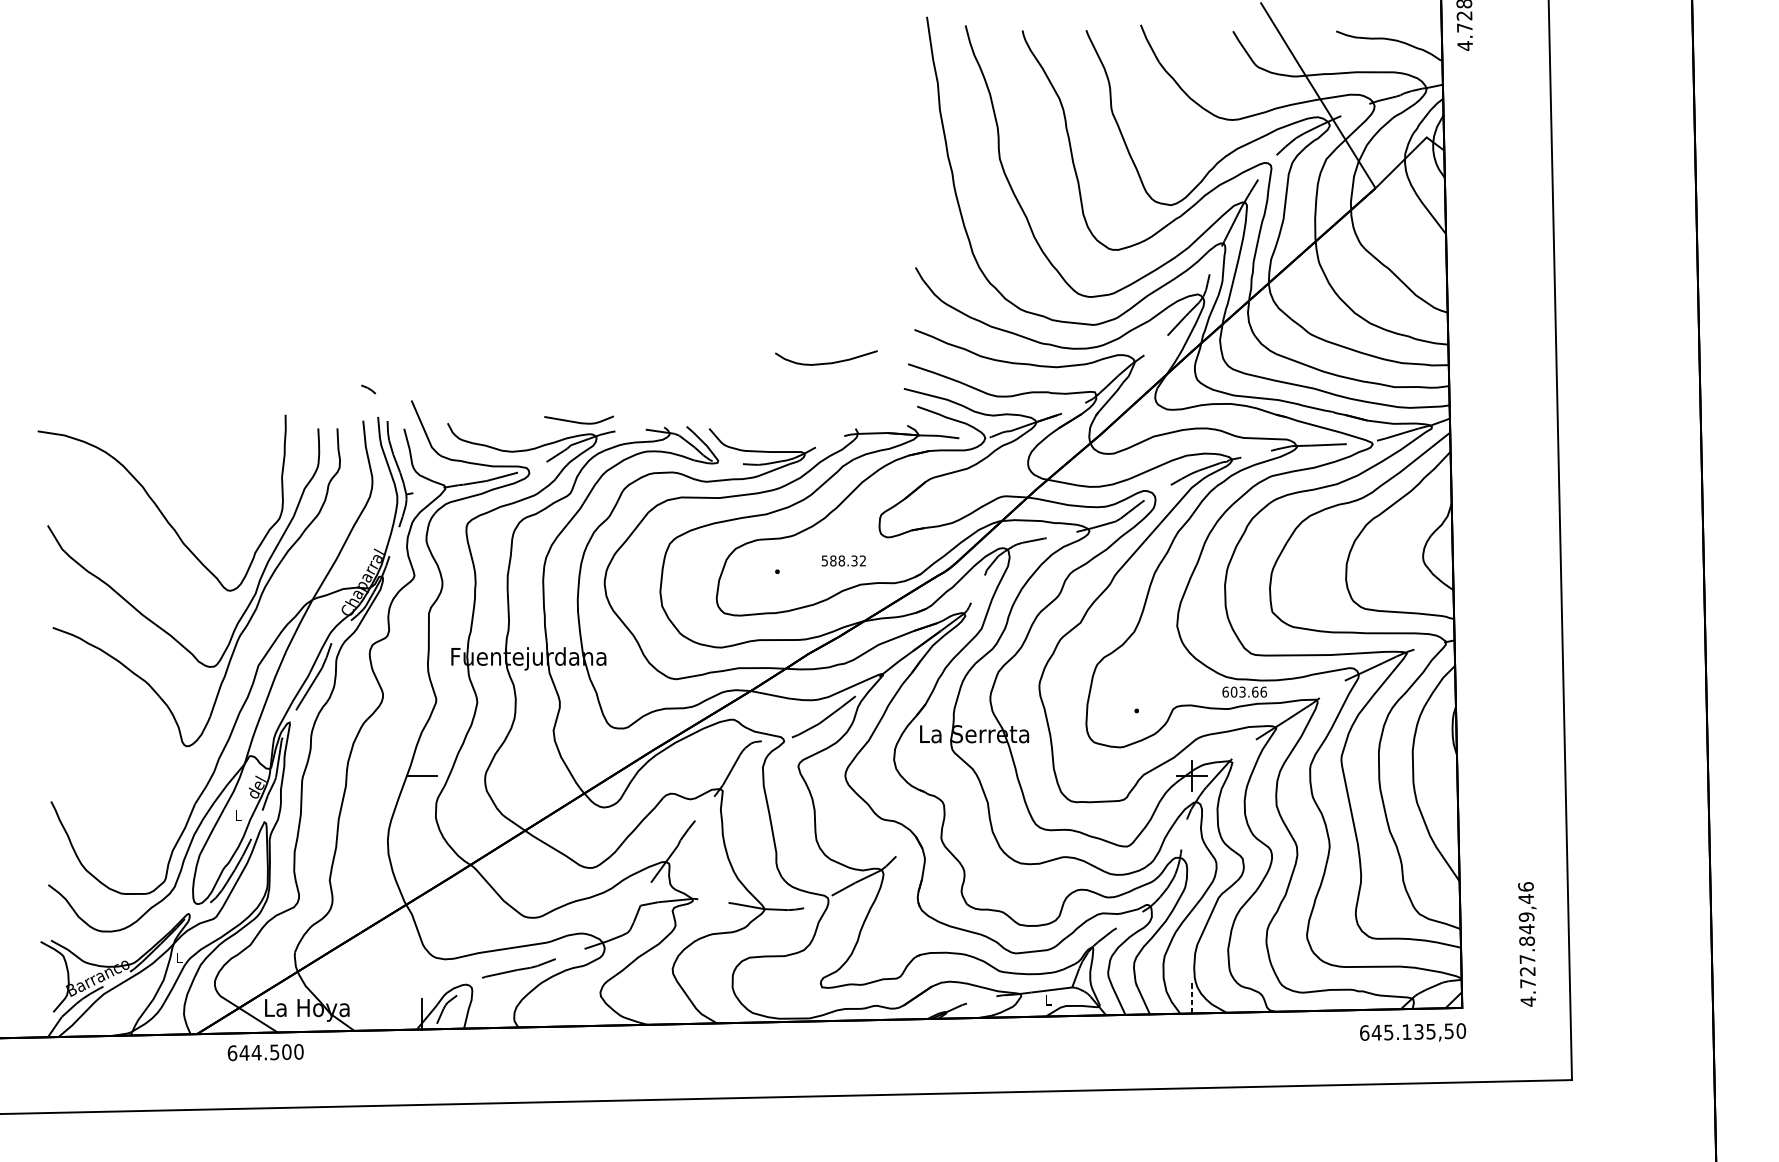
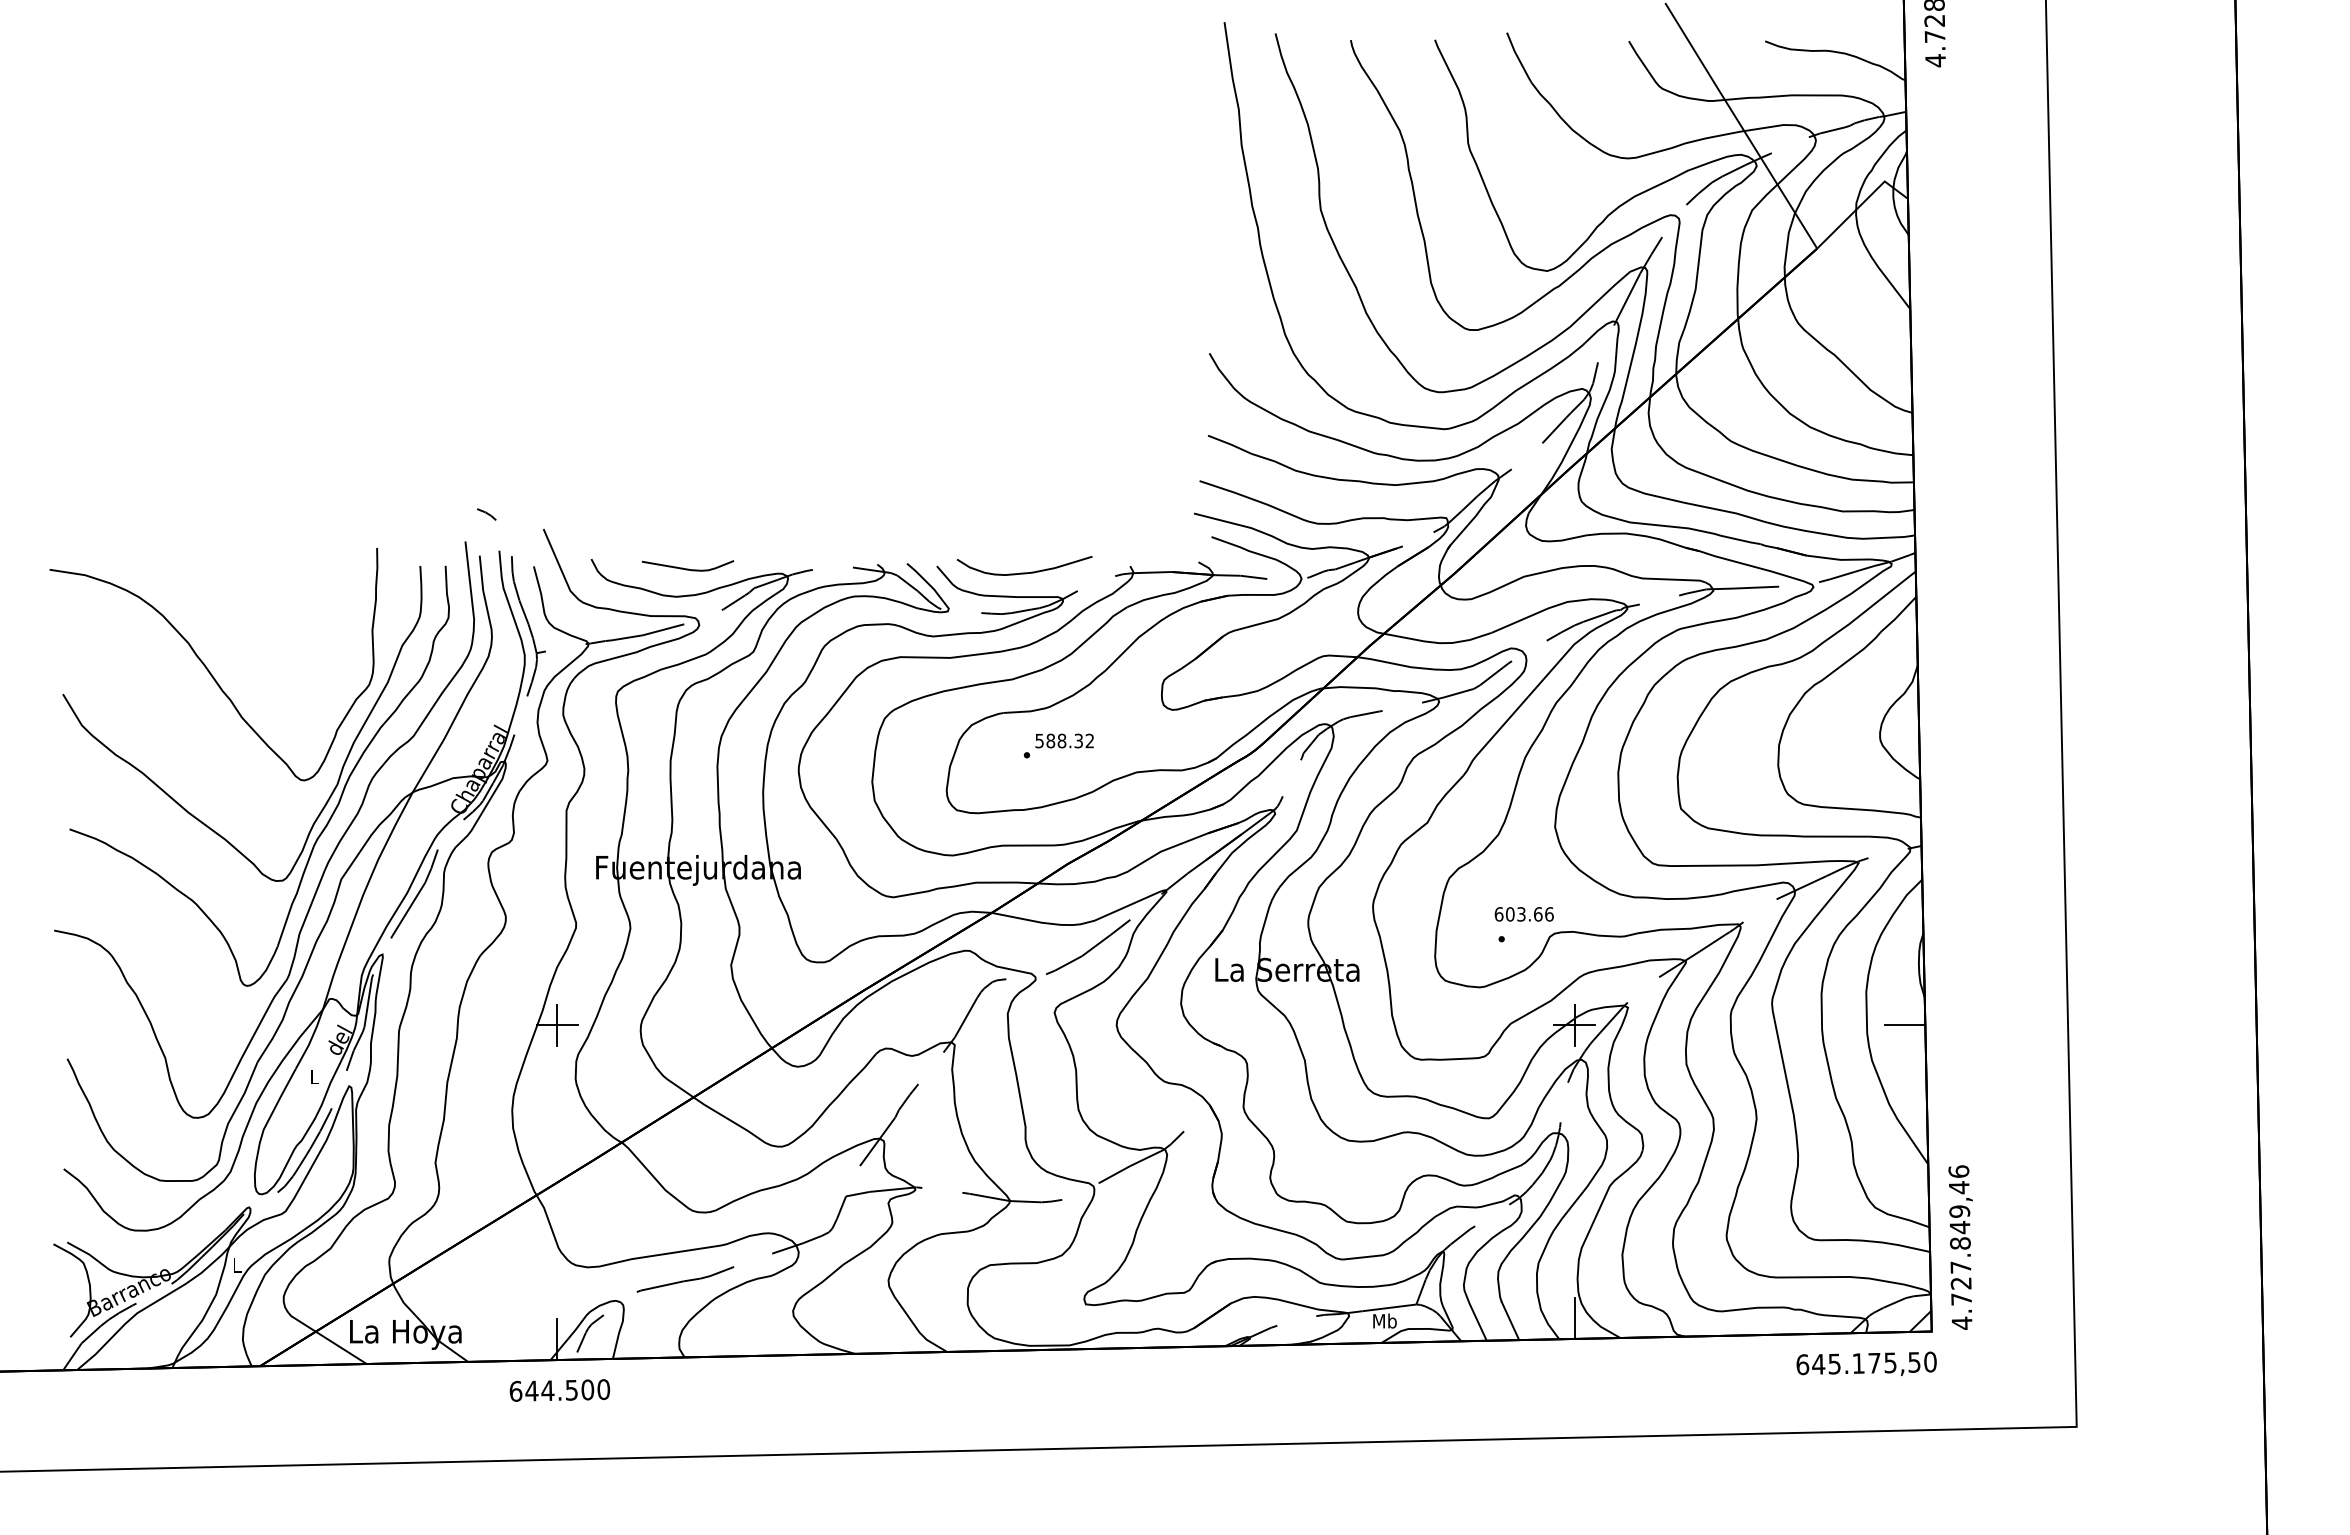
curve: (826, 363) -> (1024, 572), moved
curve: (578, 422) -> (687, 568), moved
text: (843, 560) -> (1064, 740), moved
part: (248, 652) -> (327, 861), added
text: (1244, 692) -> (1523, 914), moved
line: (422, 775) -> (557, 1024), added
line: (1441, 776) -> (1904, 1025), added
text: (1527, 944) -> (1960, 1247), moved
line: (1191, 998) -> (1574, 1318), dashed -> solid
text: (1048, 999) -> (1384, 1320), L -> Mb
text: (1418, 1031) -> (1874, 1362), 645.135,50 -> 645.175,50
text: (265, 1052) -> (559, 1390), moved

